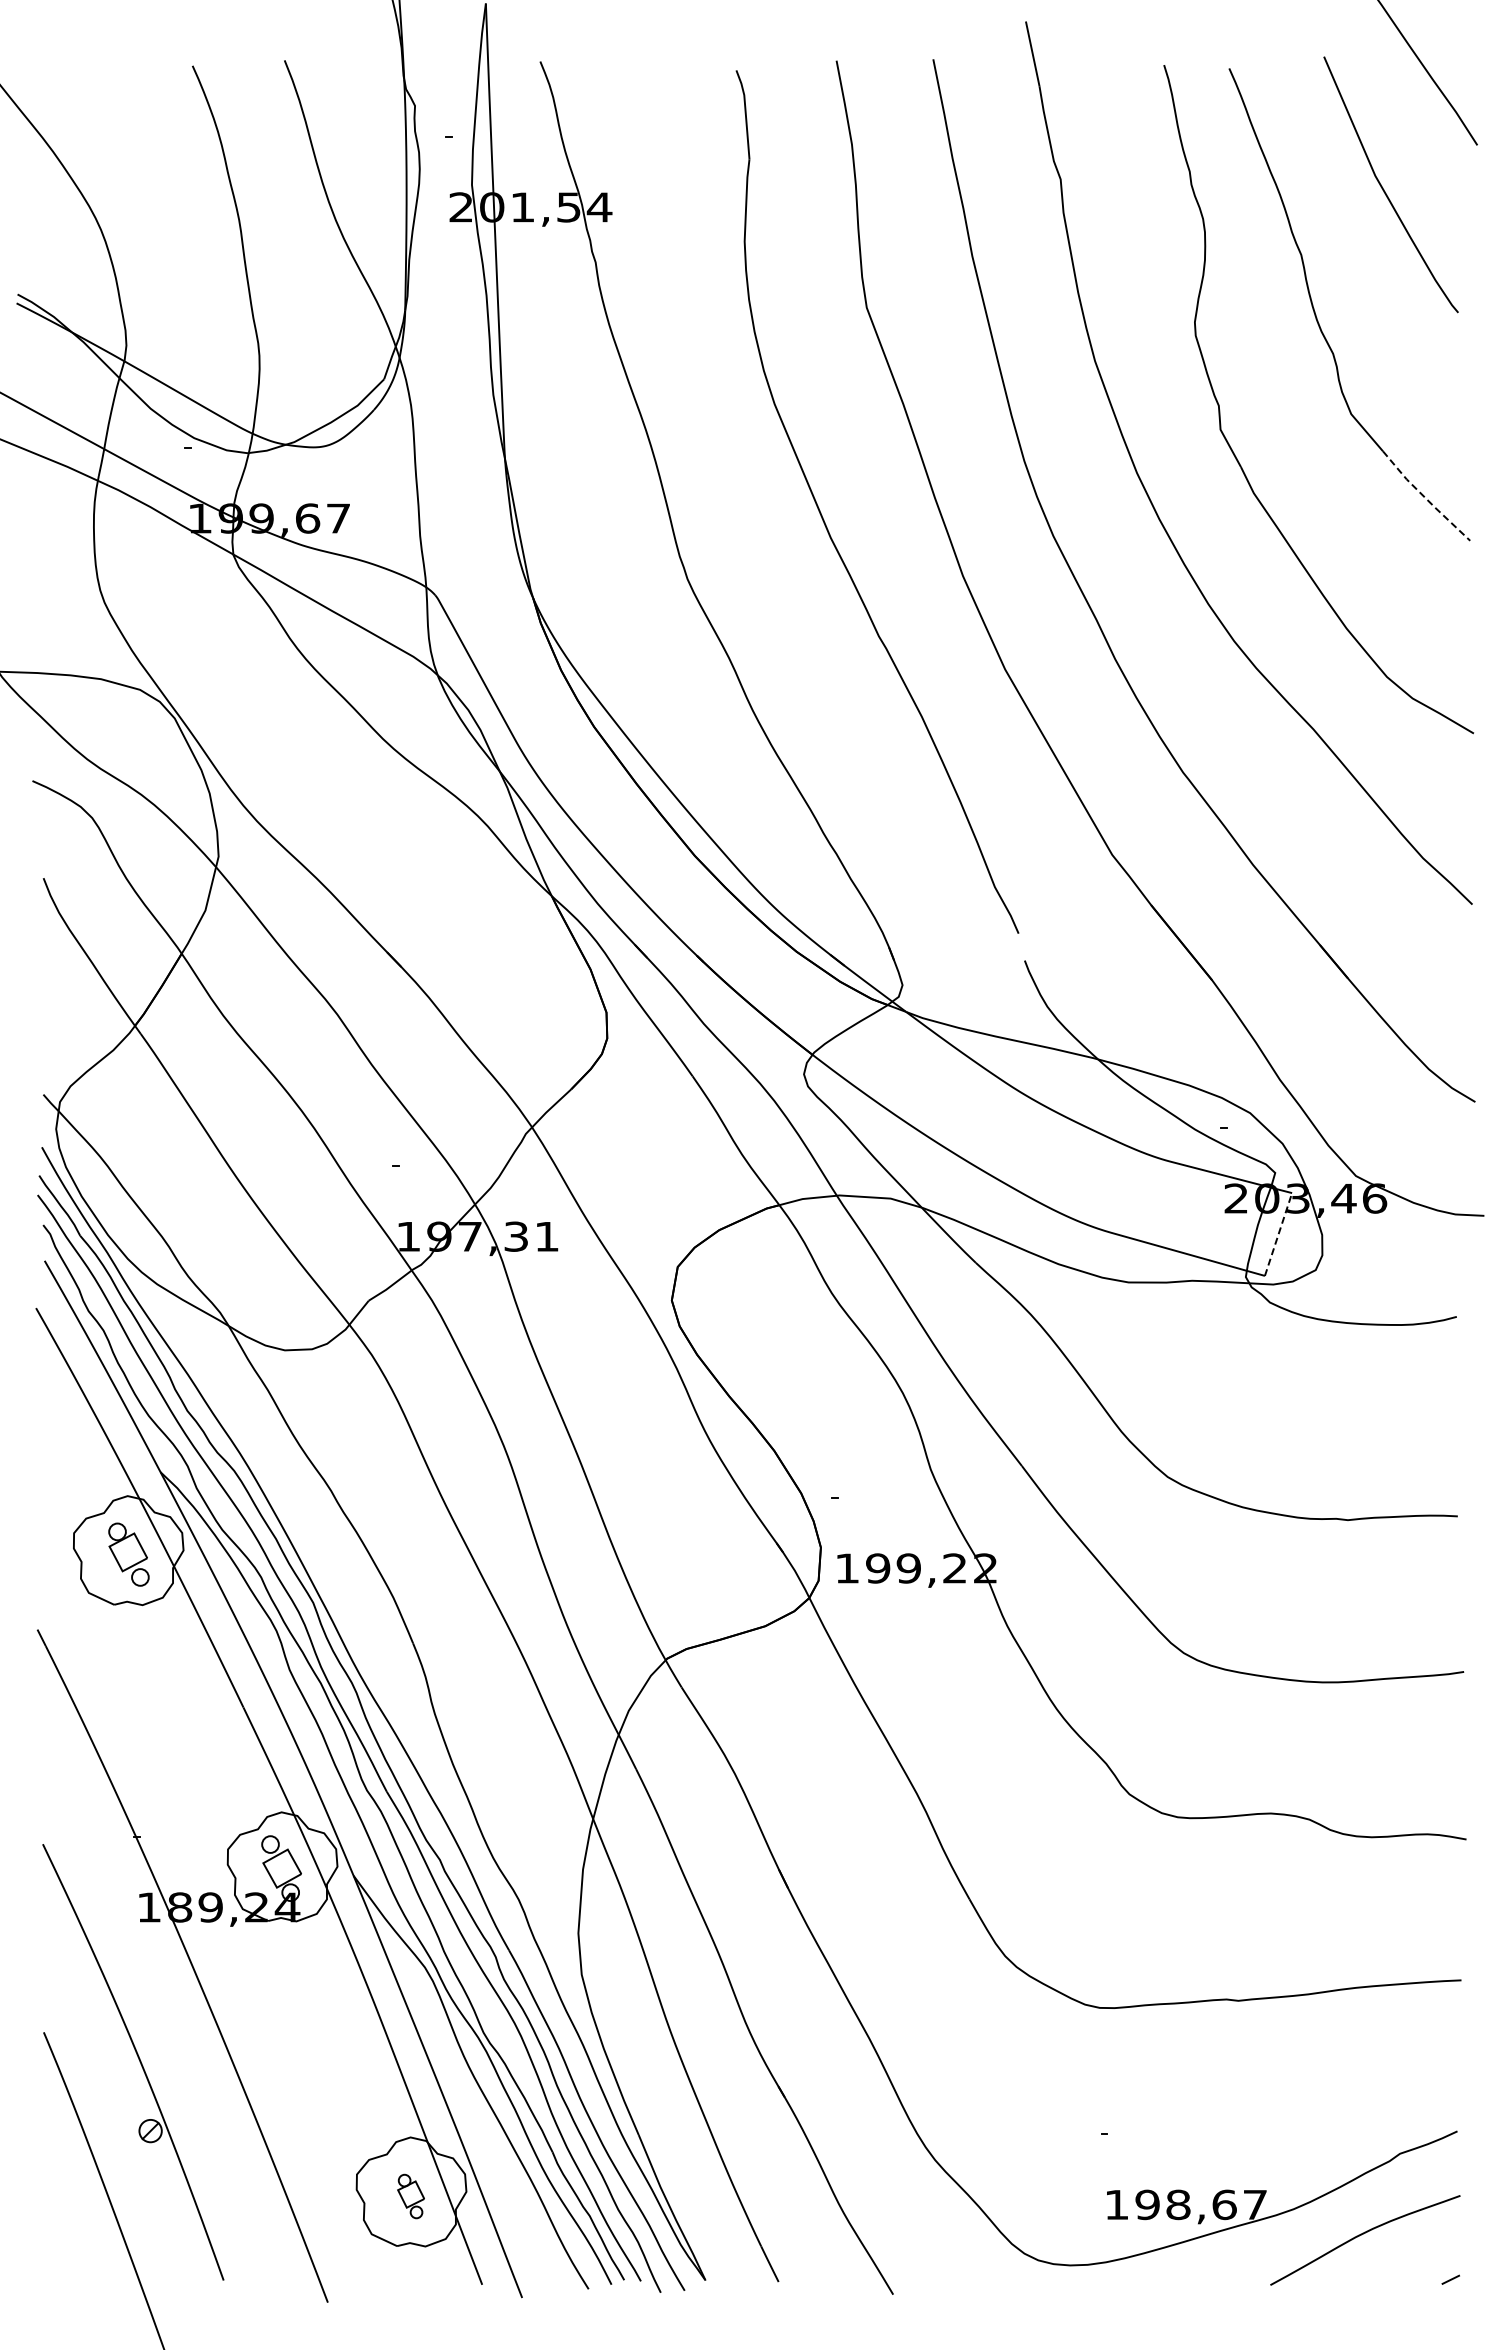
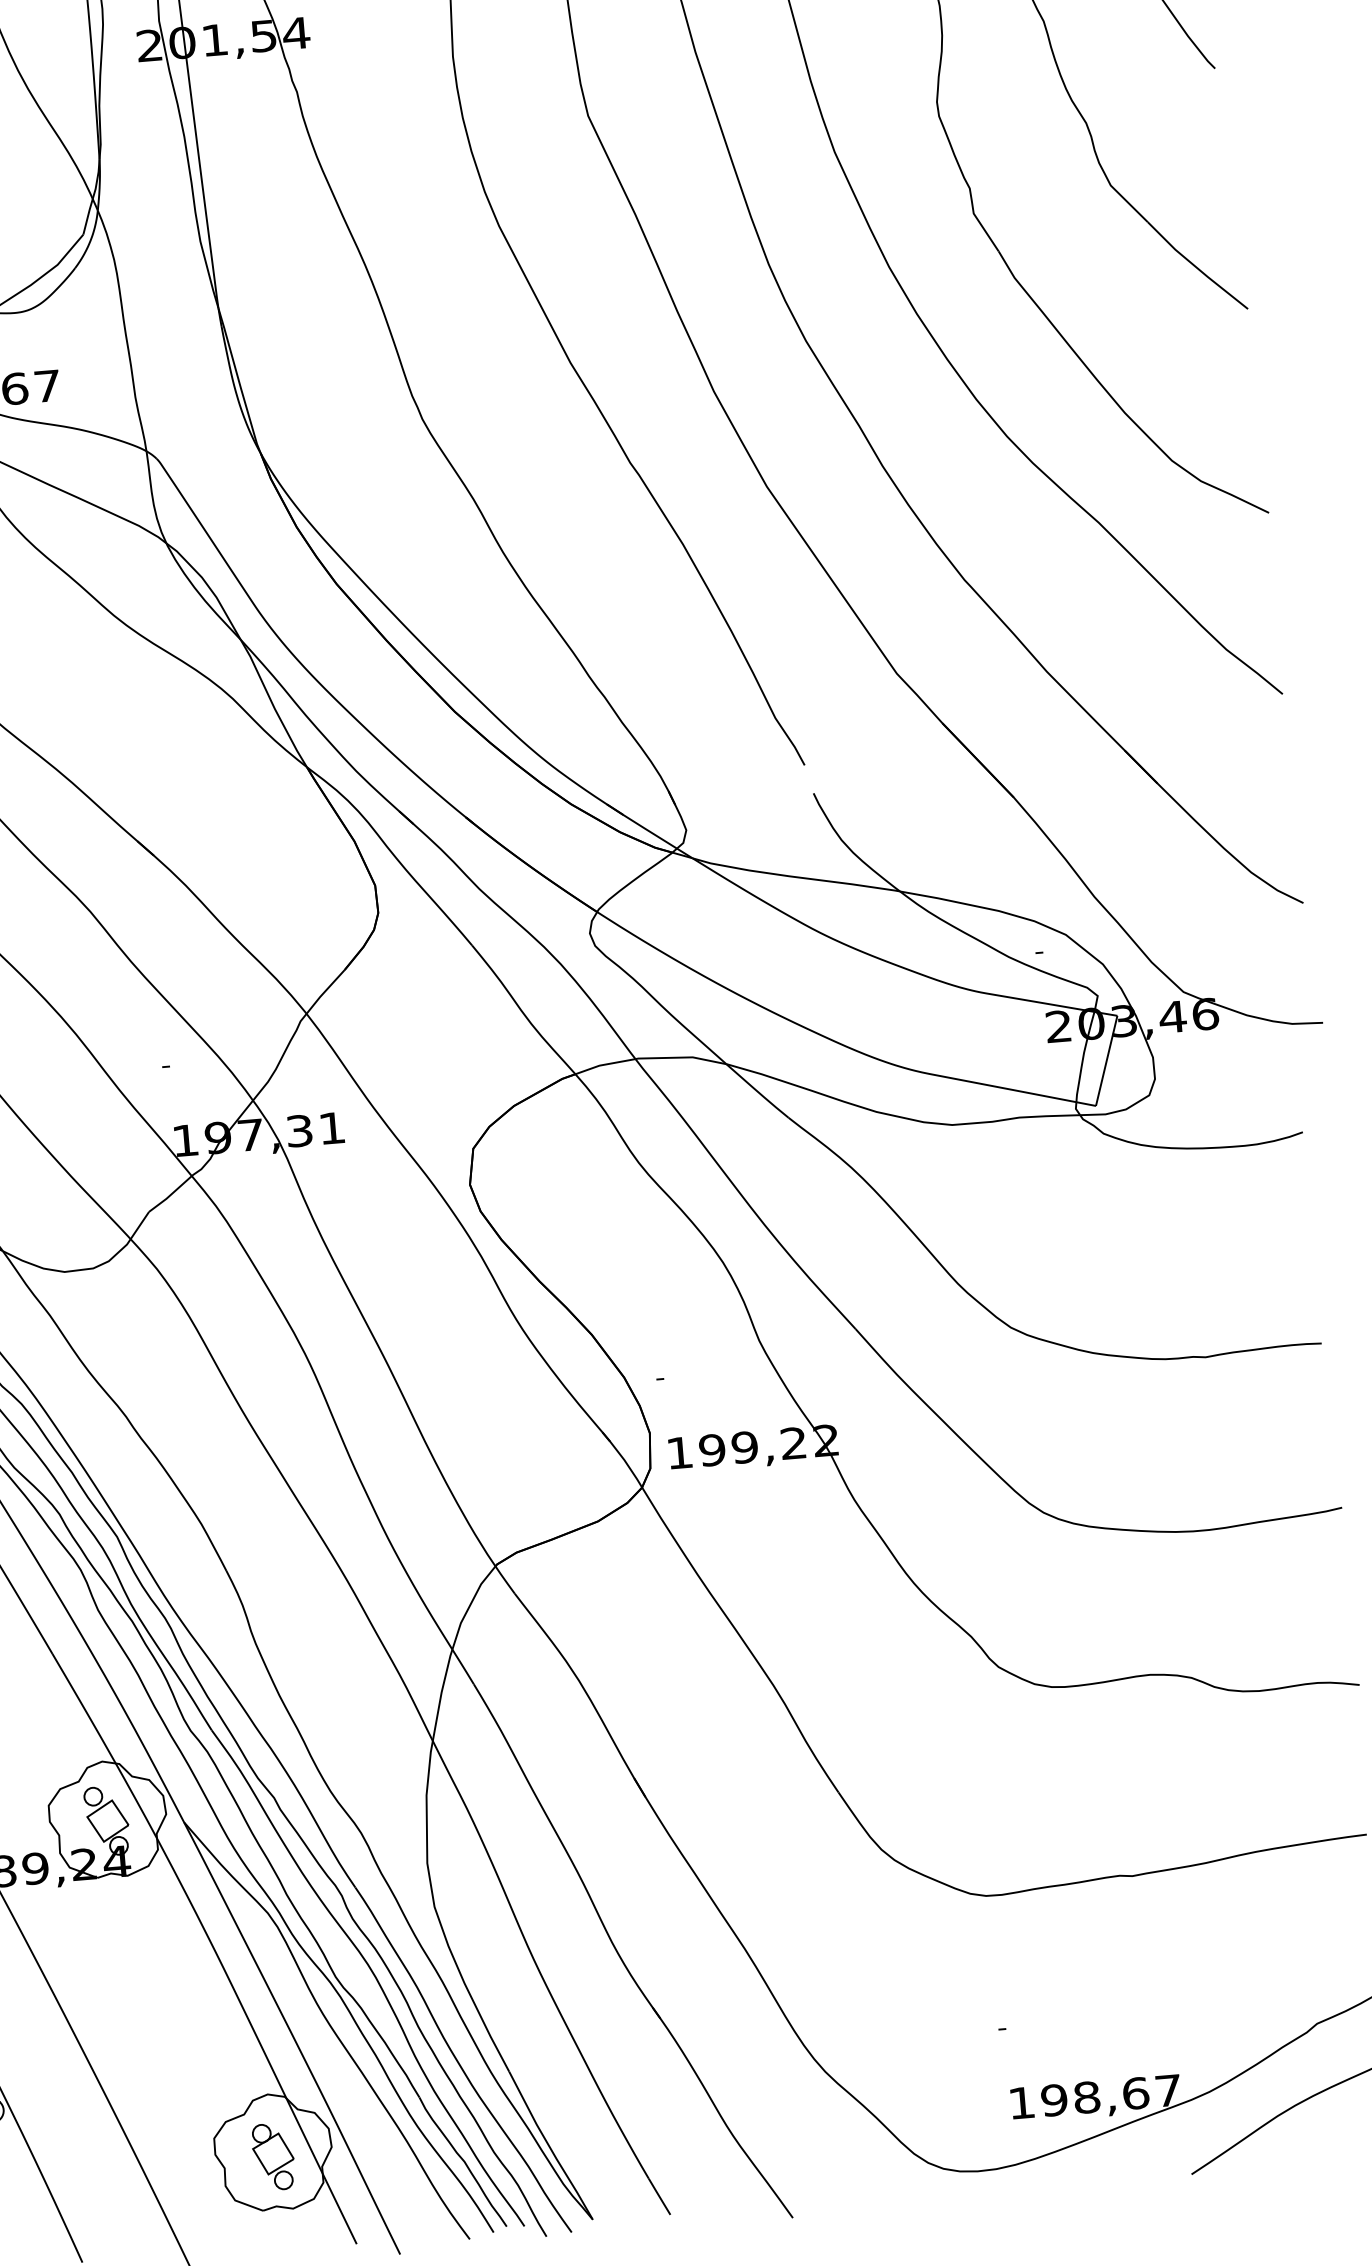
line: (1425, 498) -> (1196, 268), dashed -> solid
line: (1278, 1234) -> (1106, 1060), dashed -> solid
part: (410, 2196) -> (272, 2157), size x1.43

